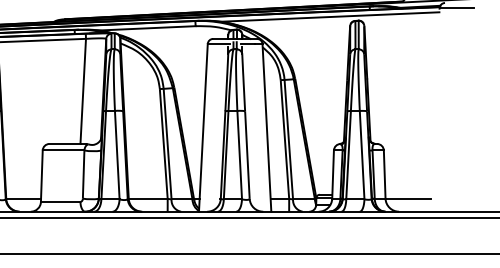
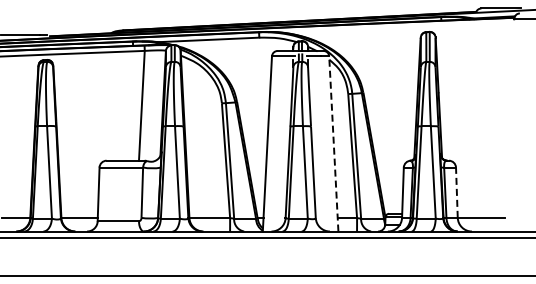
line: (328, 17) -> (398, 28), removed
line: (266, 127) -> (333, 143), solid -> dashed
line: (384, 174) -> (456, 192), solid -> dashed

